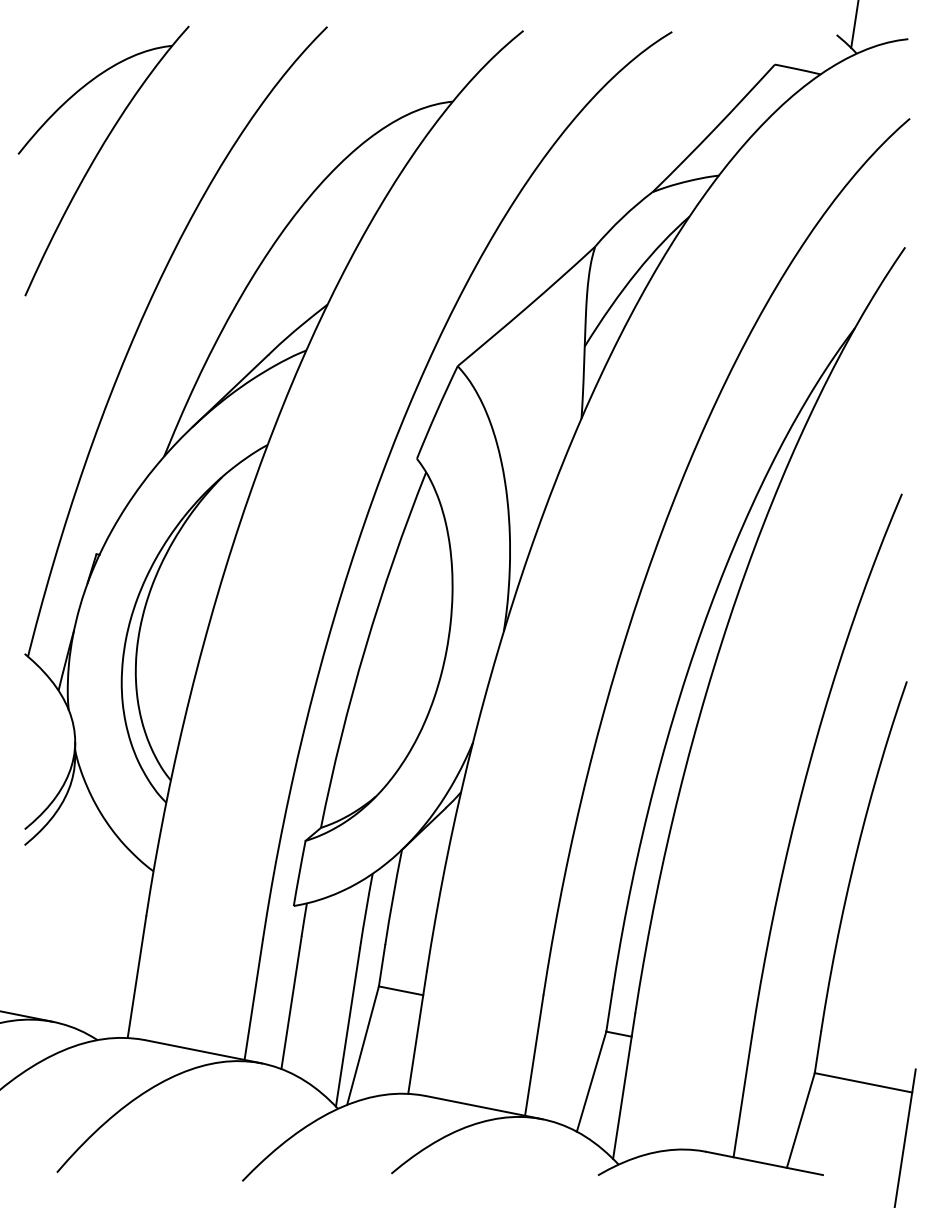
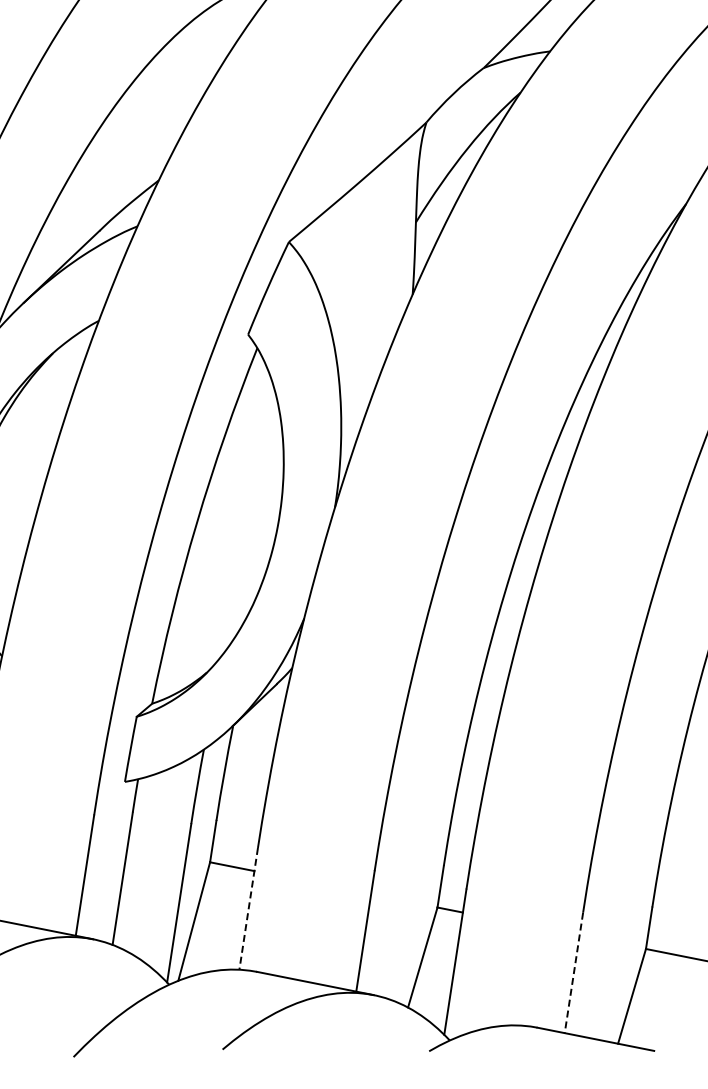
line: (417, 1032) -> (248, 908), solid -> dashed
line: (742, 1097) -> (573, 973), solid -> dashed

